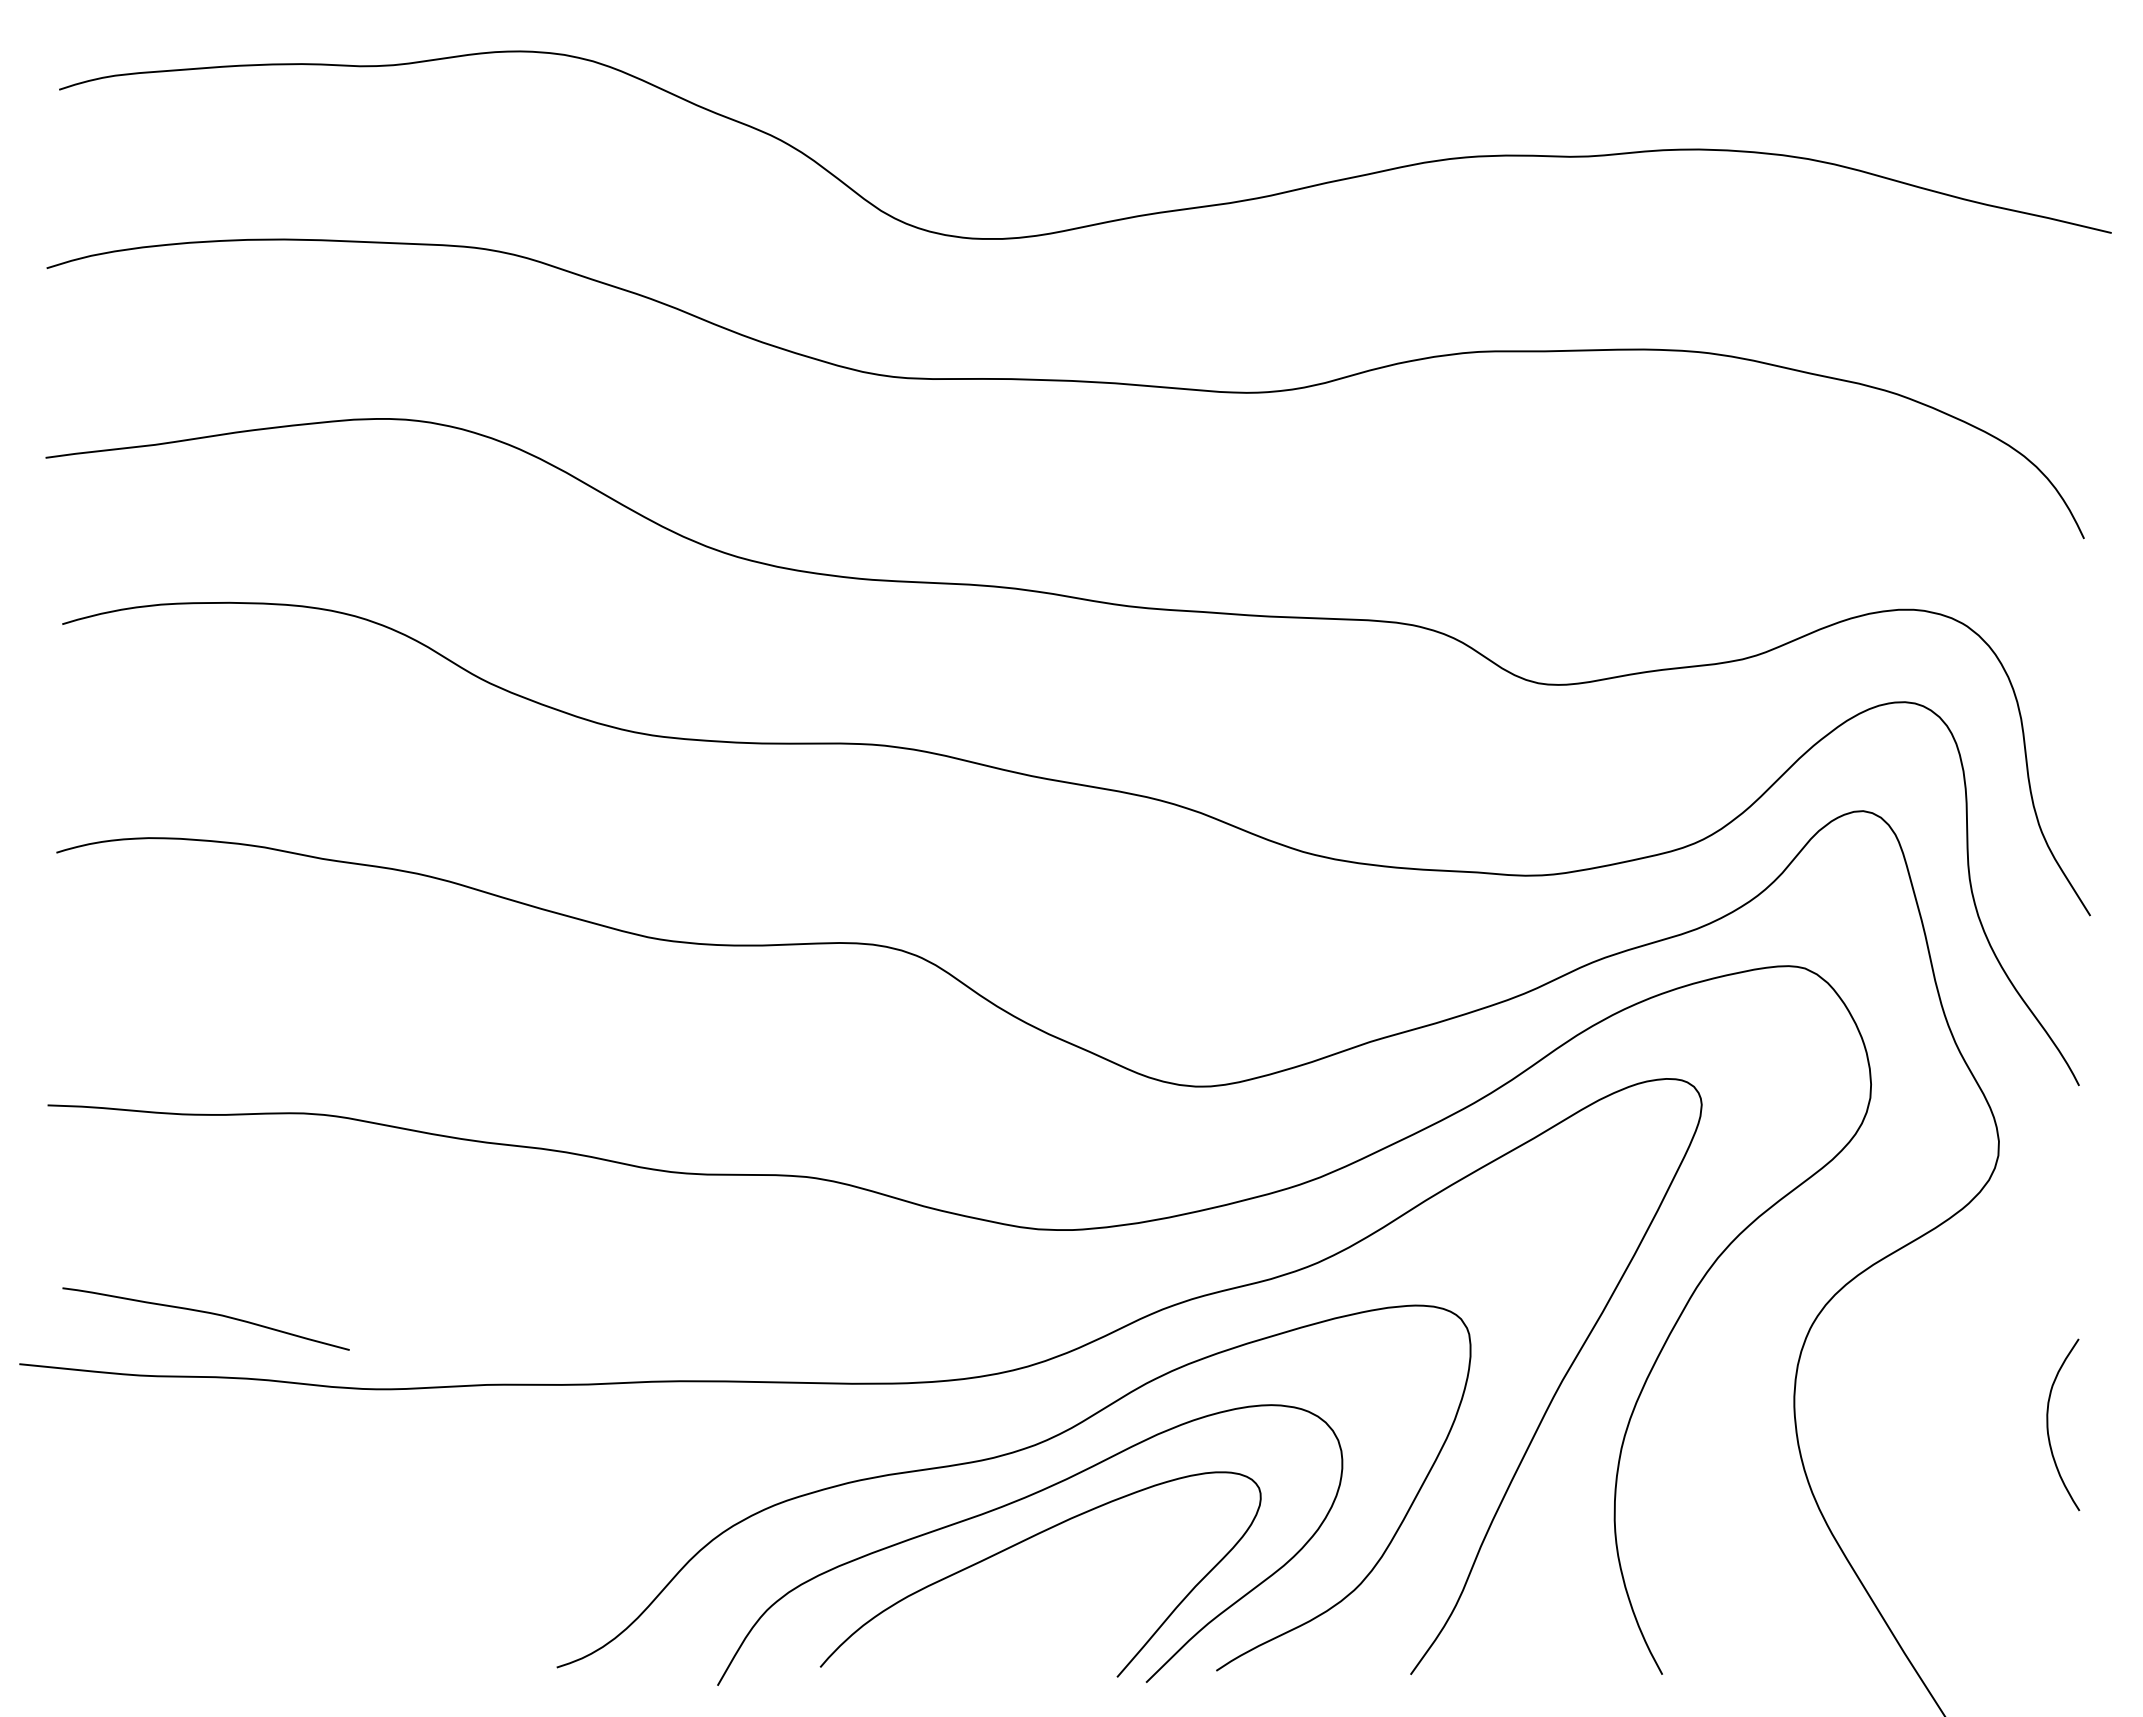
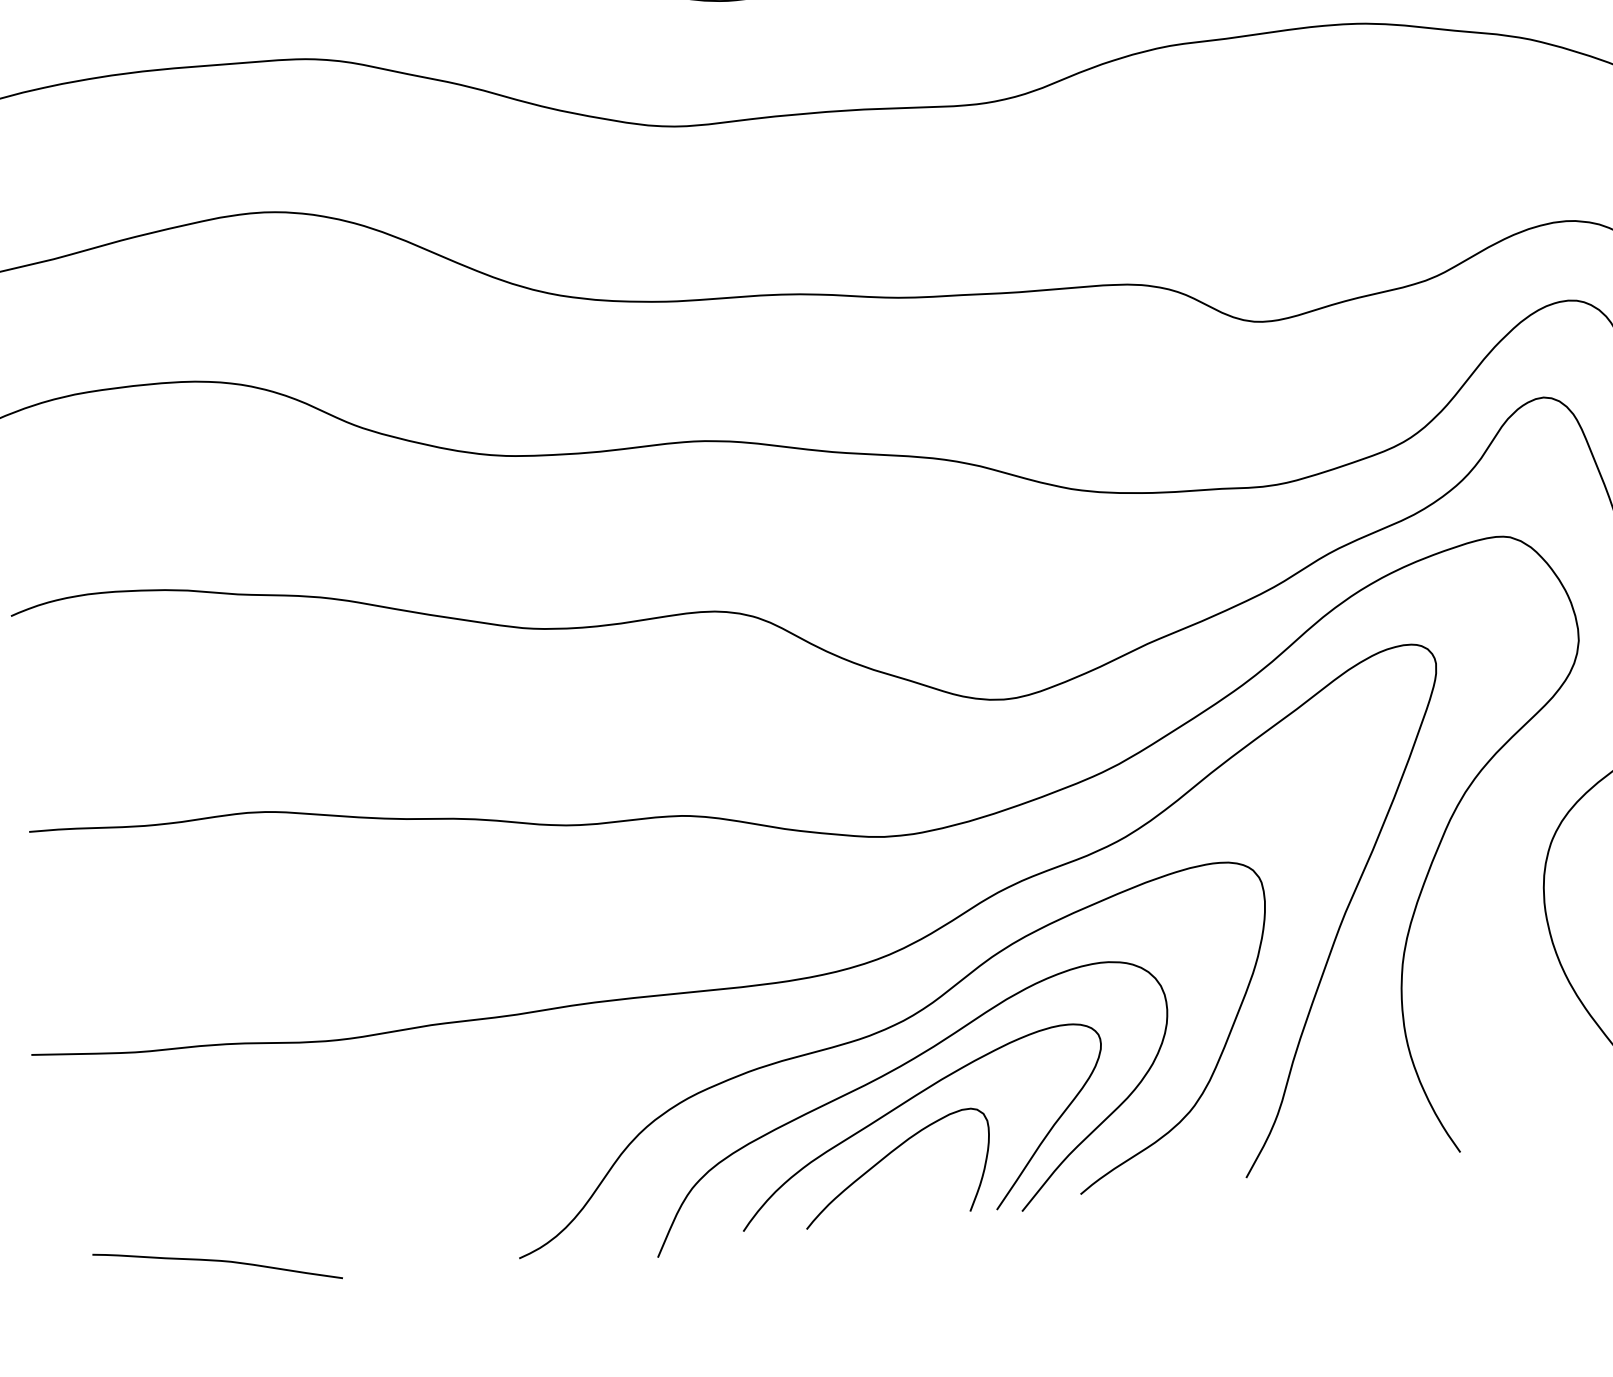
curve: (205, 1313) -> (216, 1261), moved
curve: (997, 1600) -> (887, 1156), added

